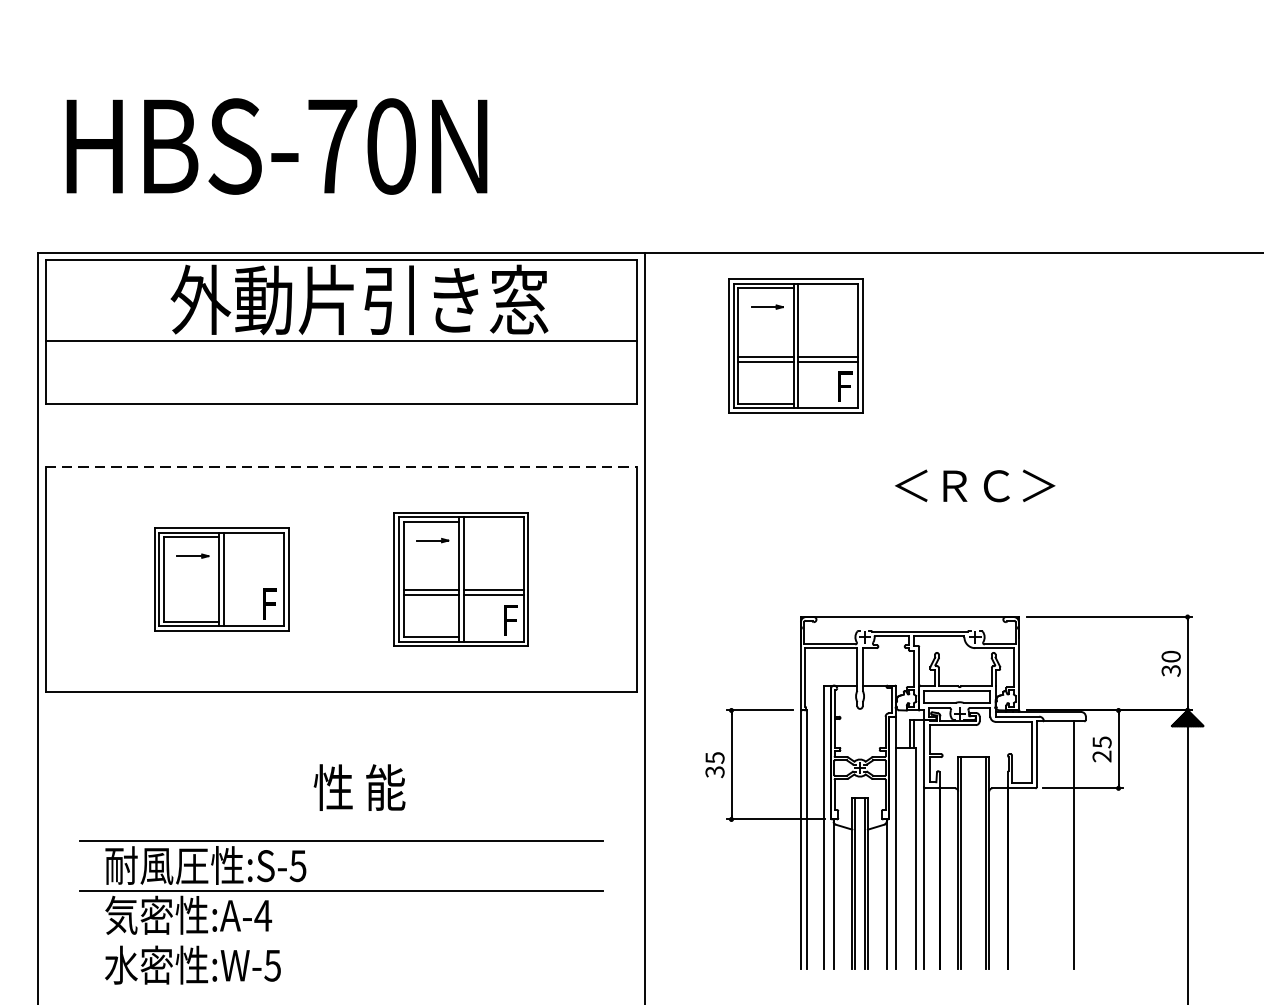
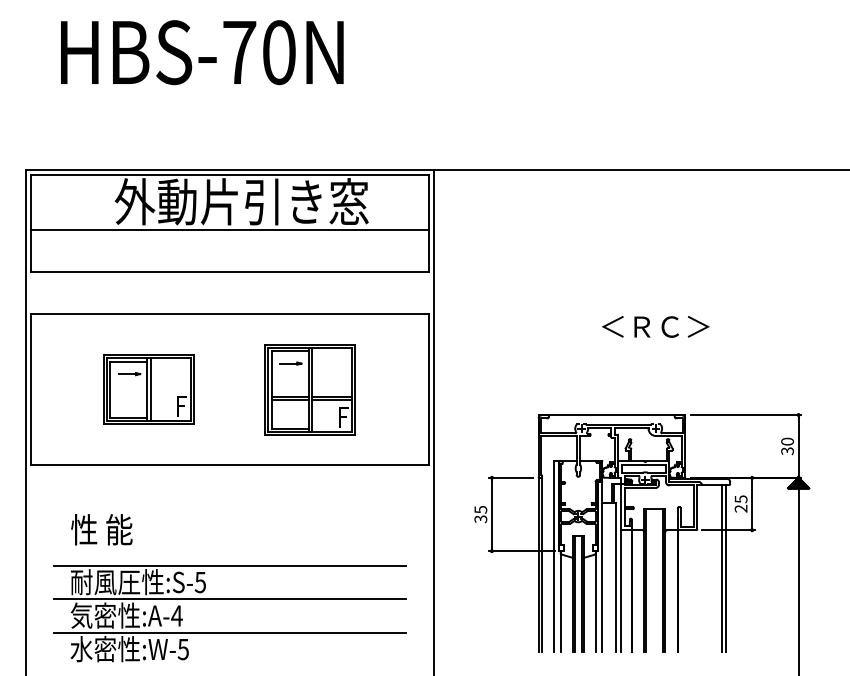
text: (277, 146) -> (202, 52), moved
part: (794, 345) -> (534, 232), removed
line: (341, 467) -> (229, 314), dashed -> solid
text: (359, 787) -> (101, 529), moved
line: (1080, 845) -> (726, 568), added
line: (341, 940) -> (229, 632), added

